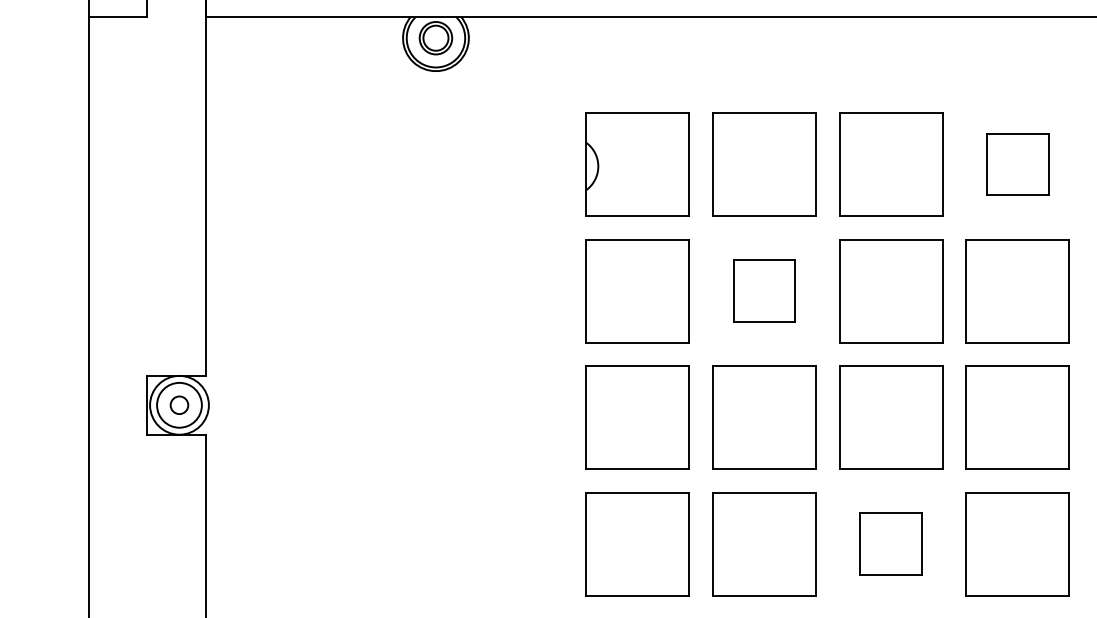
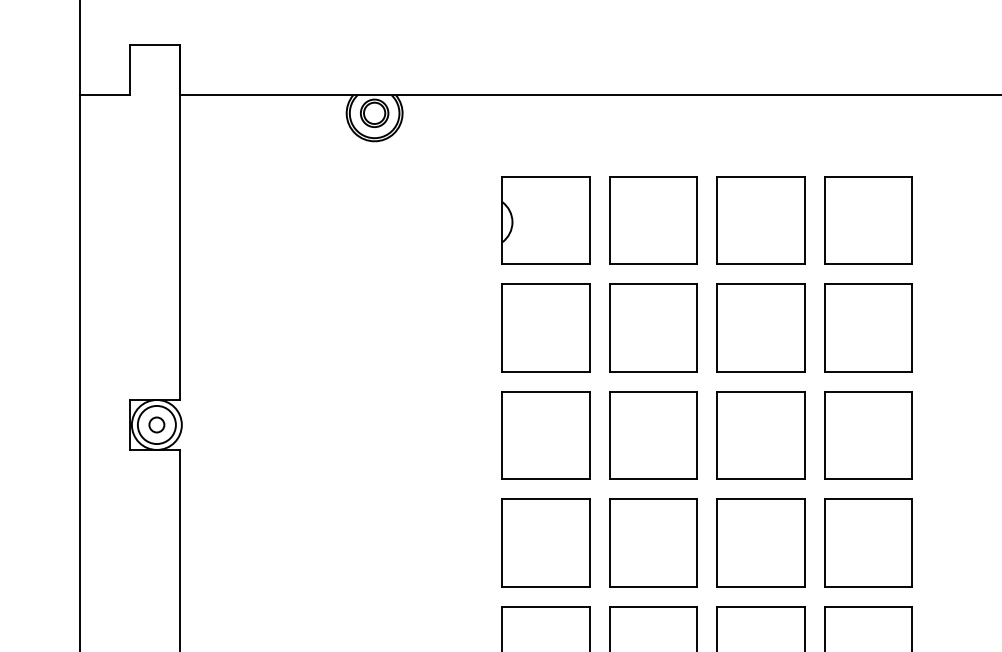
part: (1017, 164) -> (868, 220), size x1.67
part: (764, 290) -> (653, 327), size x1.67
part: (890, 543) -> (760, 542), size x1.67

